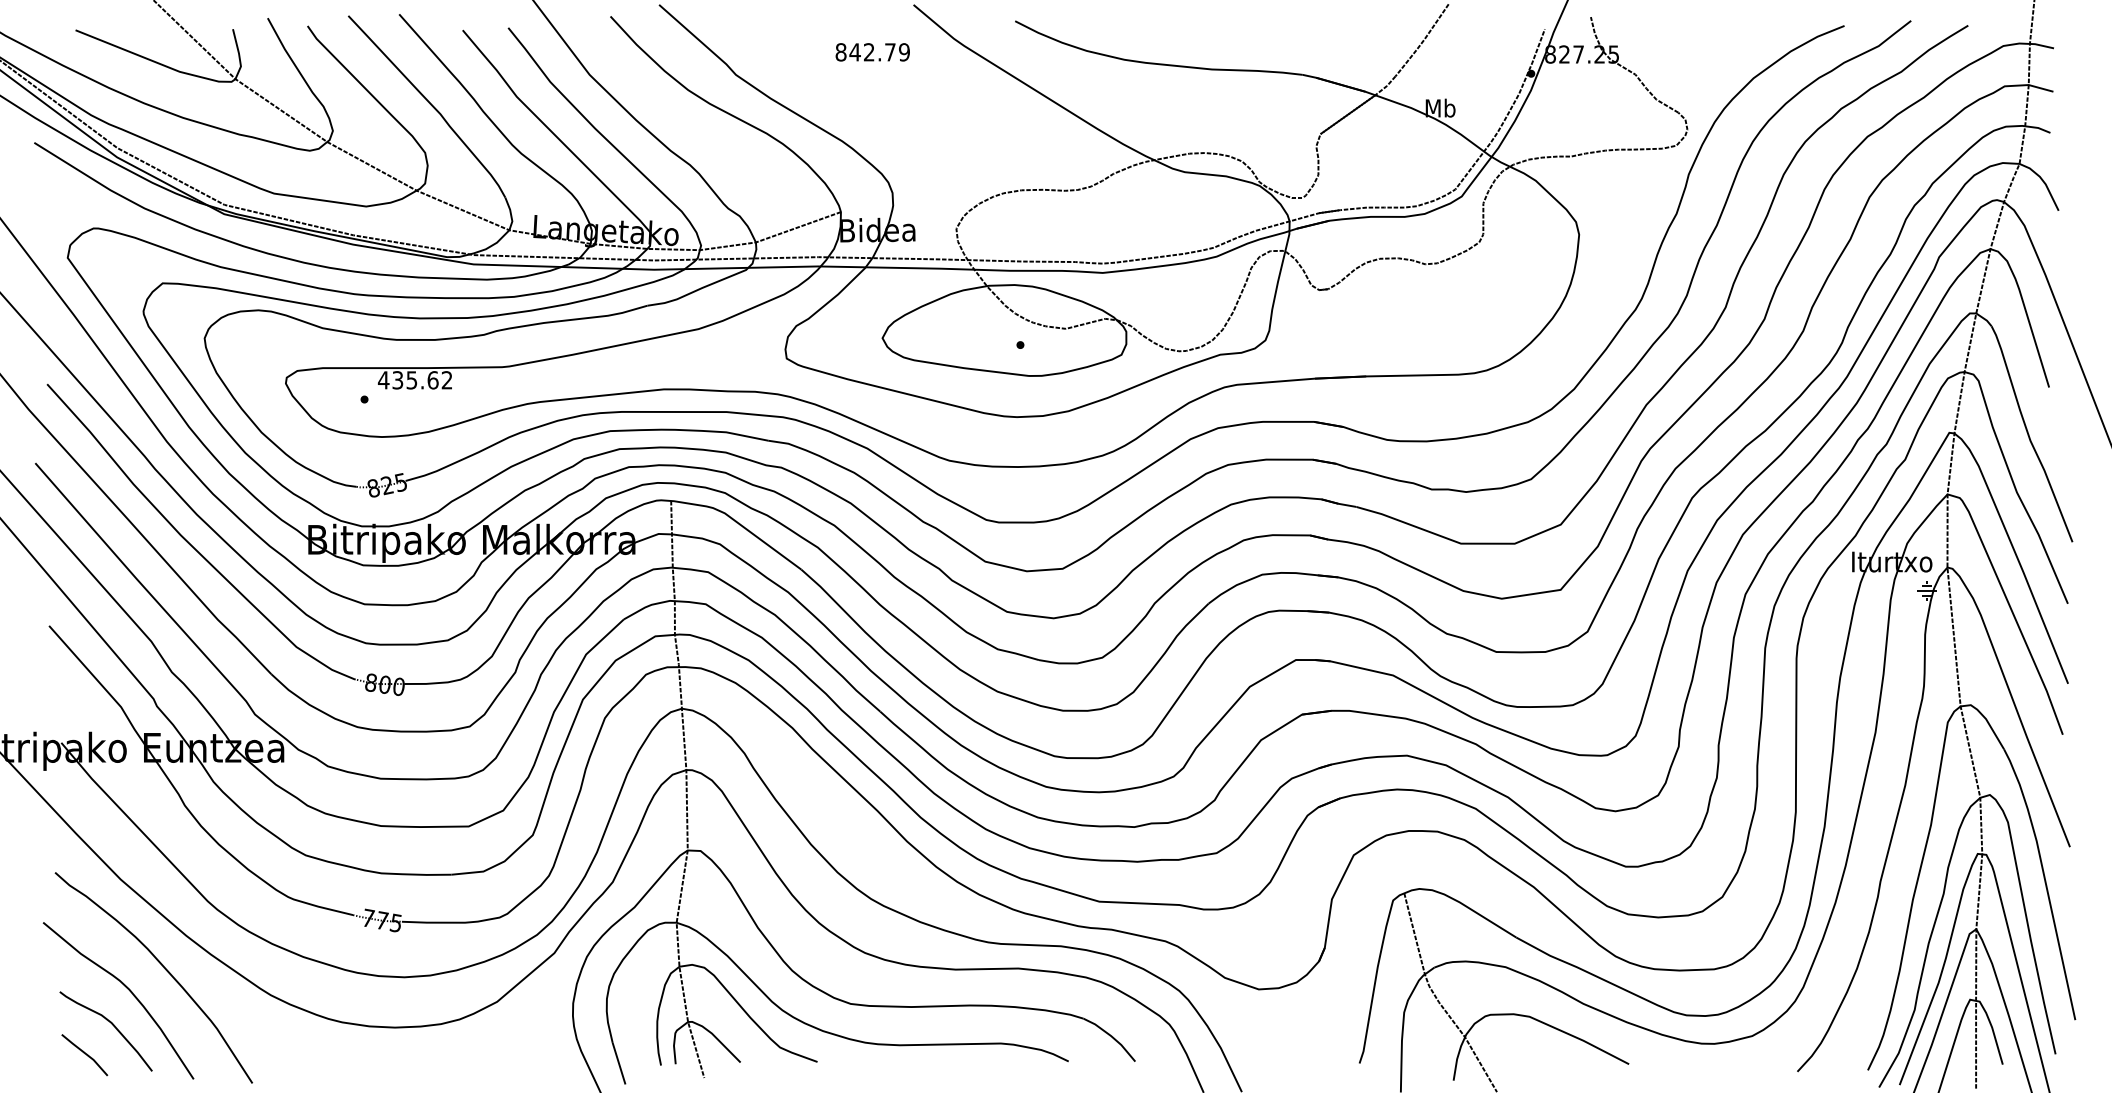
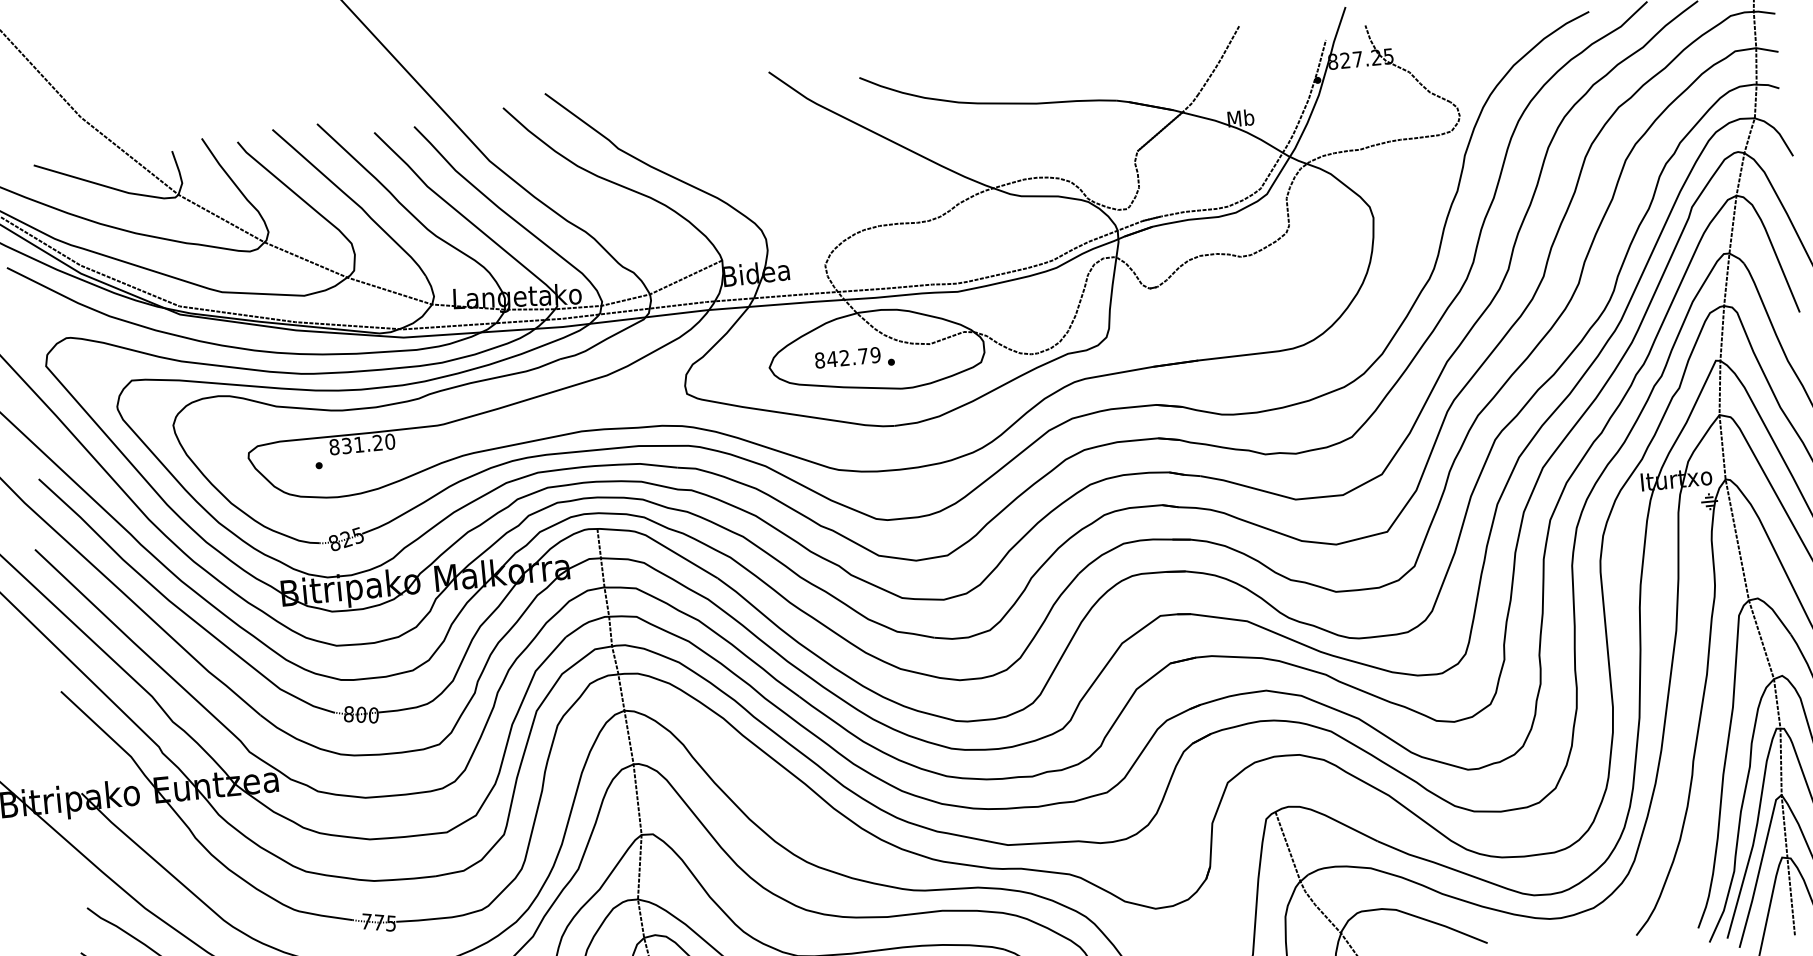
text: (872, 52) -> (847, 357), moved
text: (414, 380) -> (361, 444), 435.62 -> 831.20

